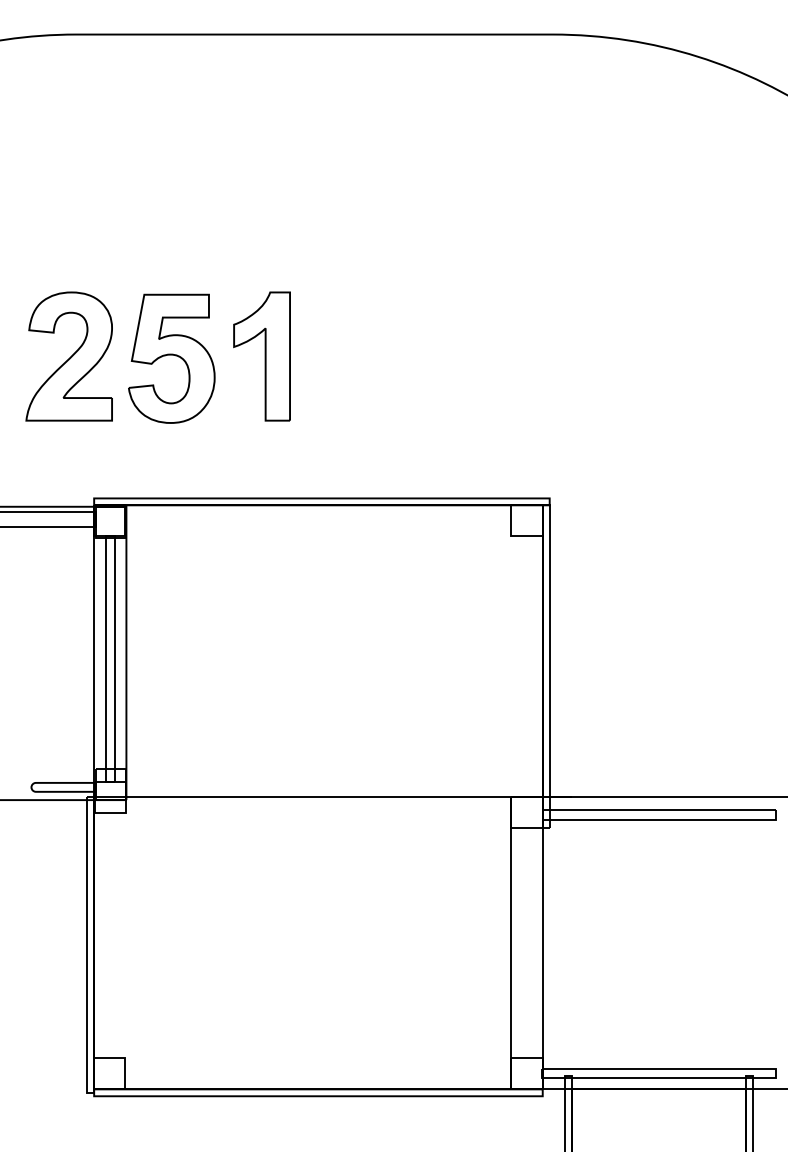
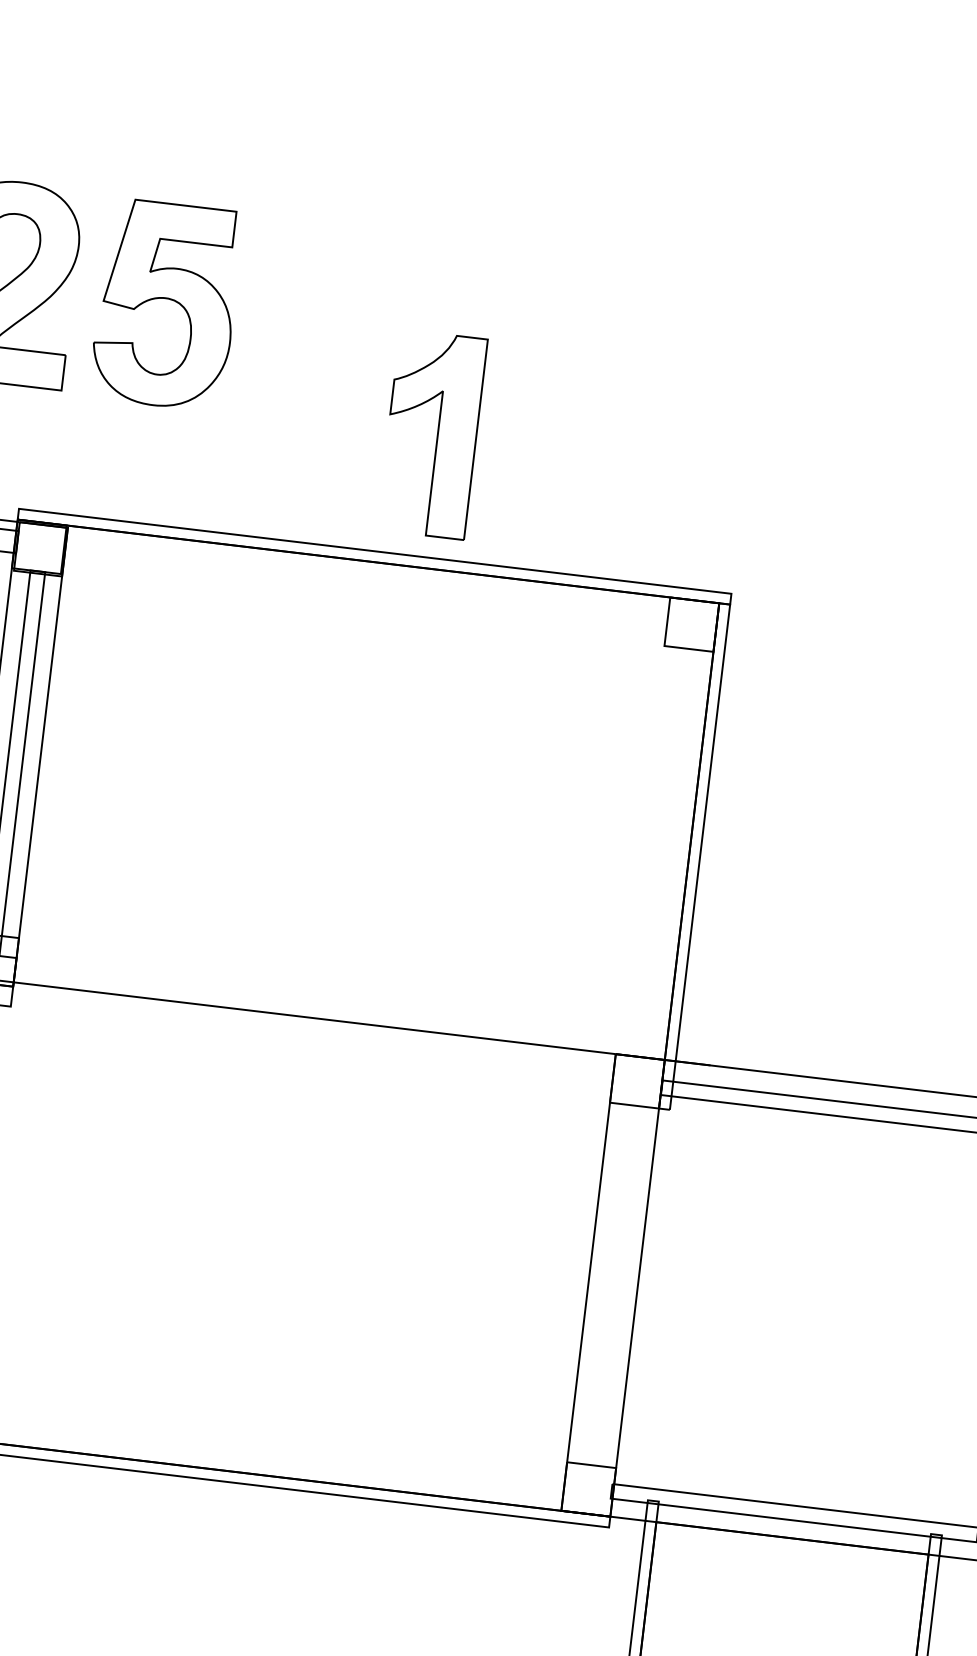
part: (261, 356) -> (431, 434), moved

